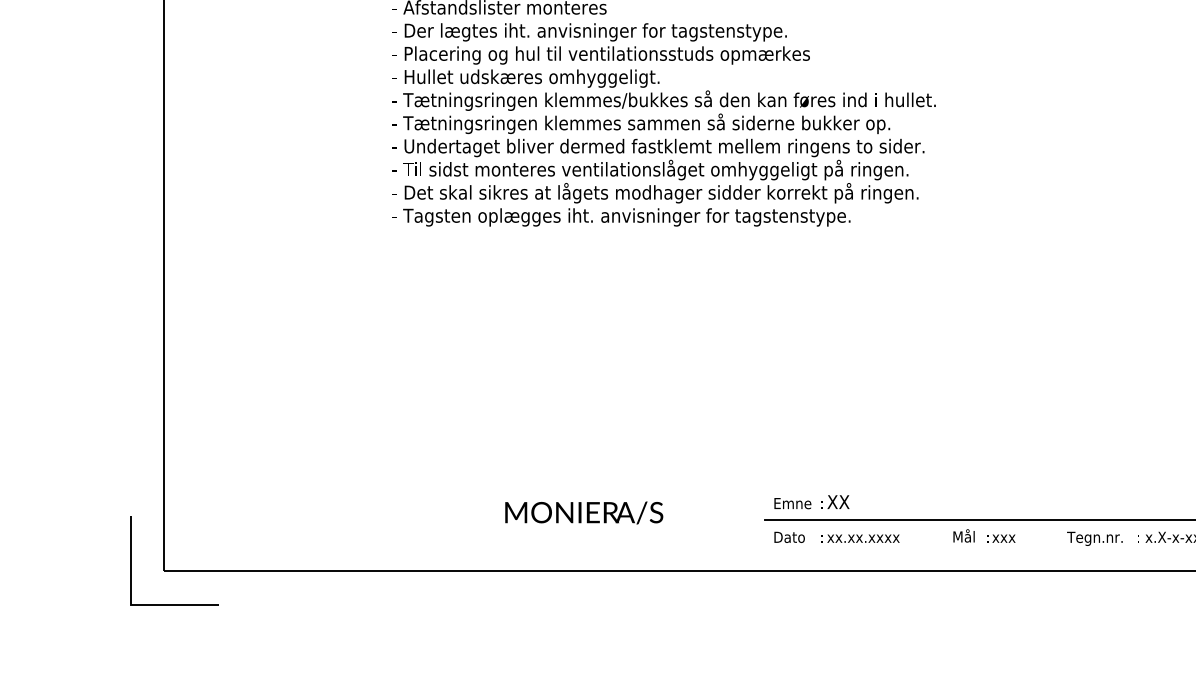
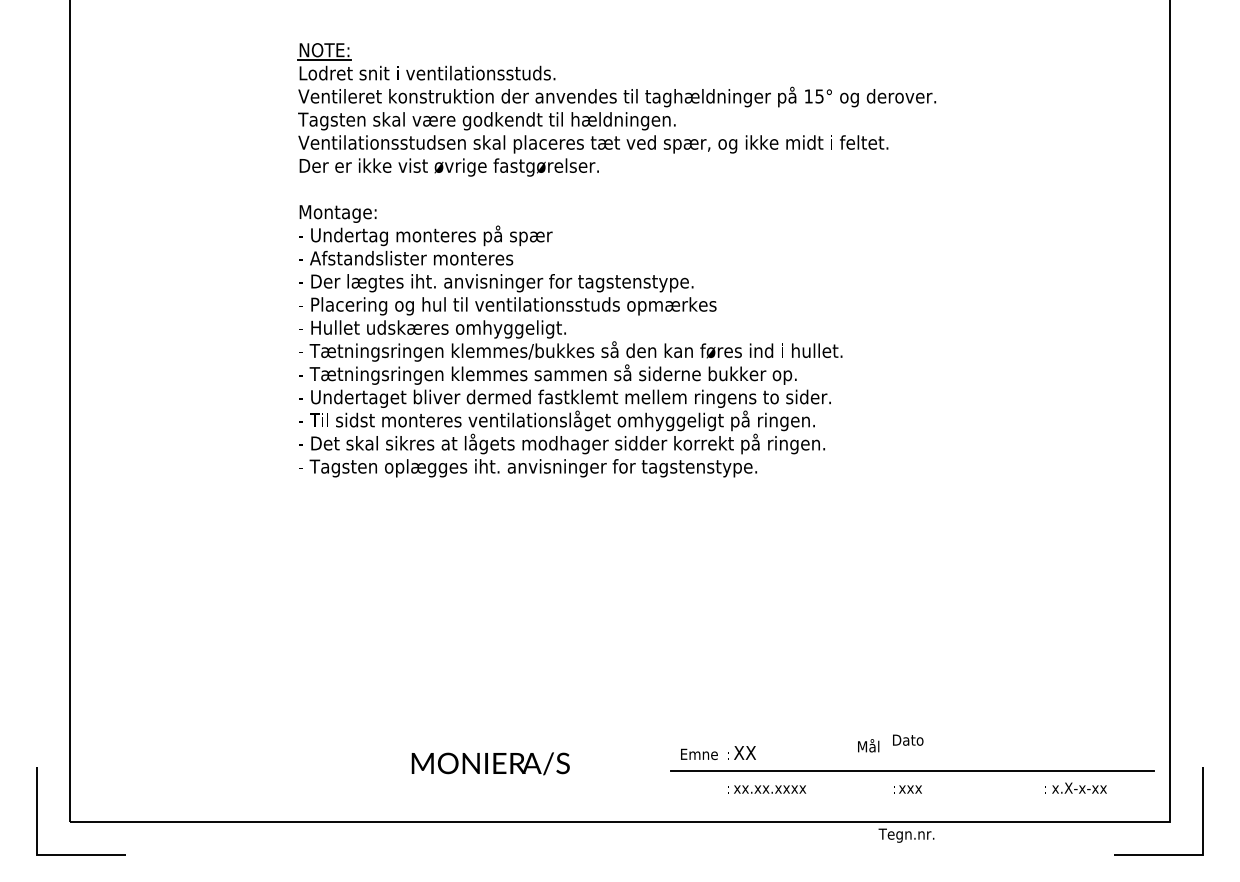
text: (963, 535) -> (868, 745), moved
text: (789, 536) -> (908, 739), moved
text: (1094, 538) -> (906, 835), moved

